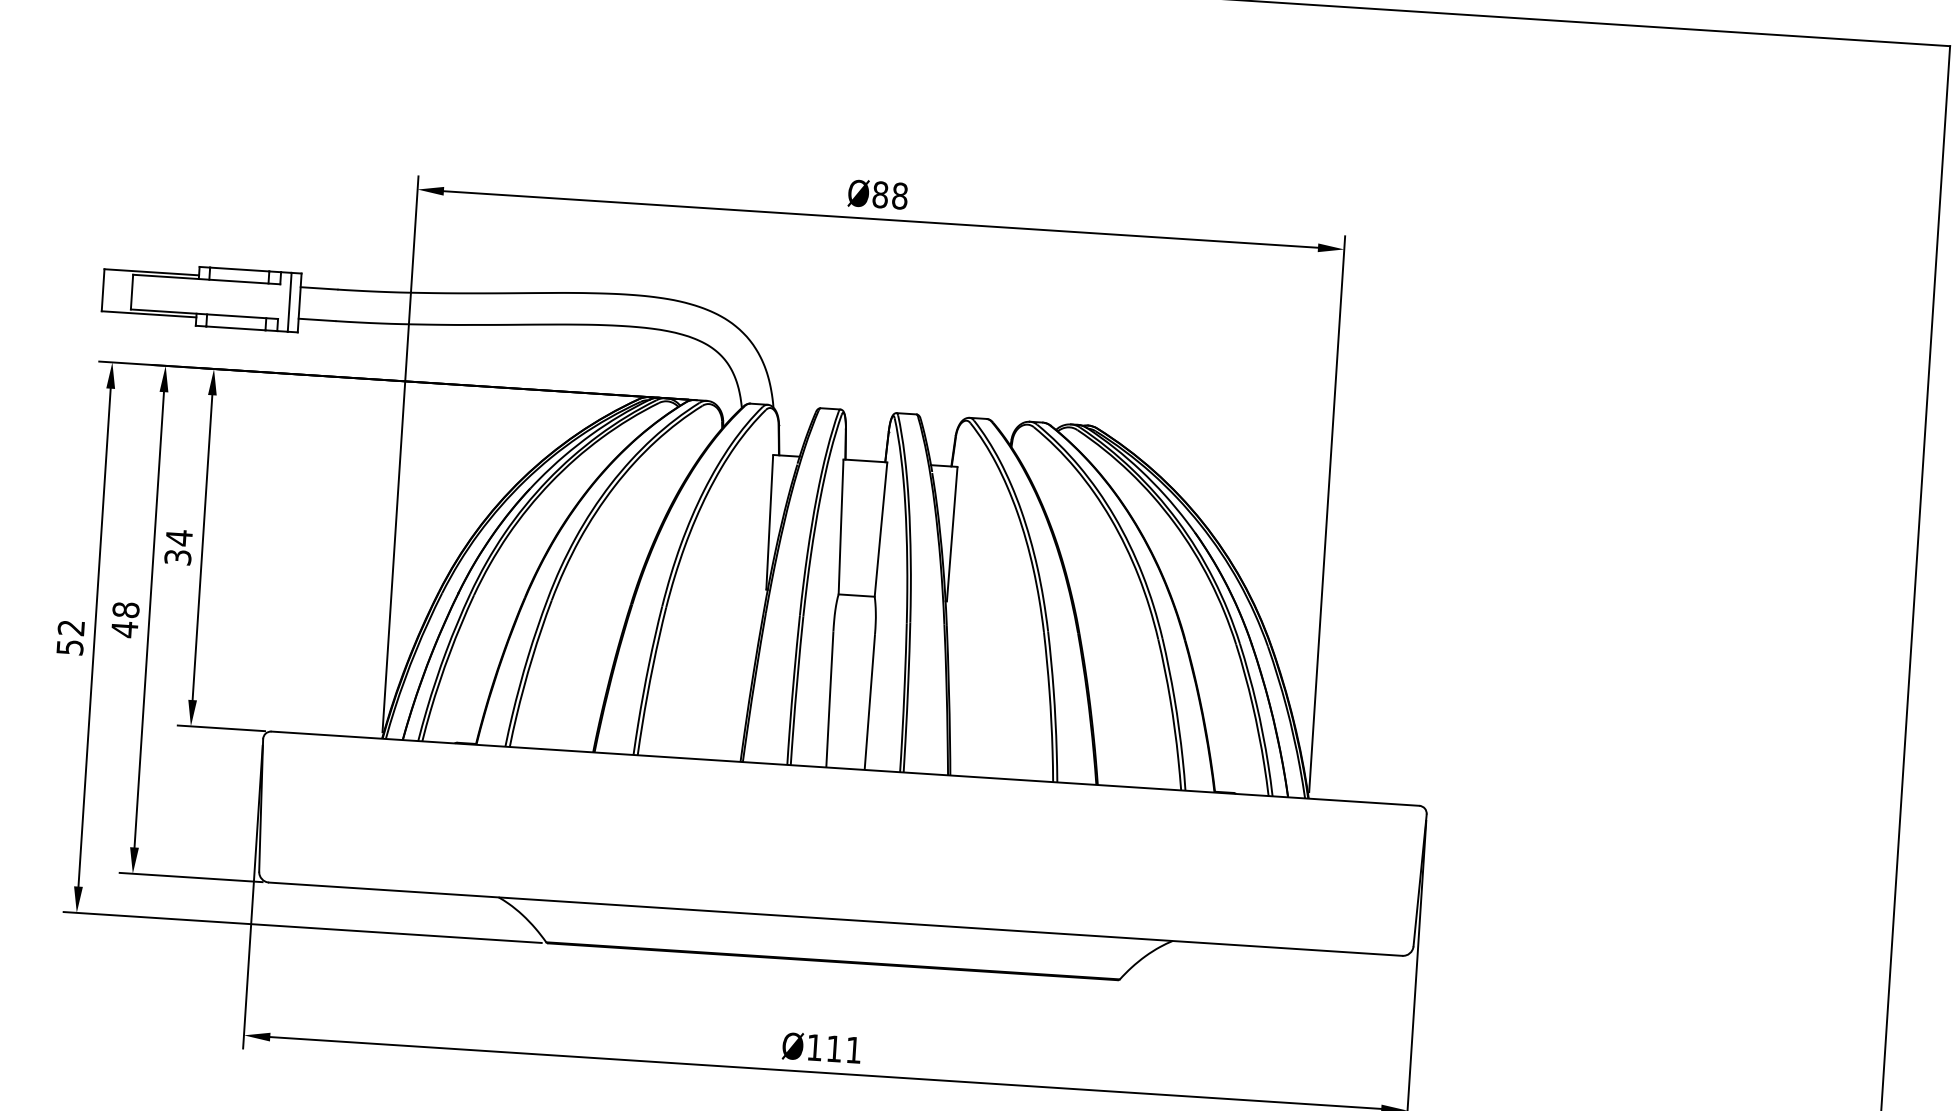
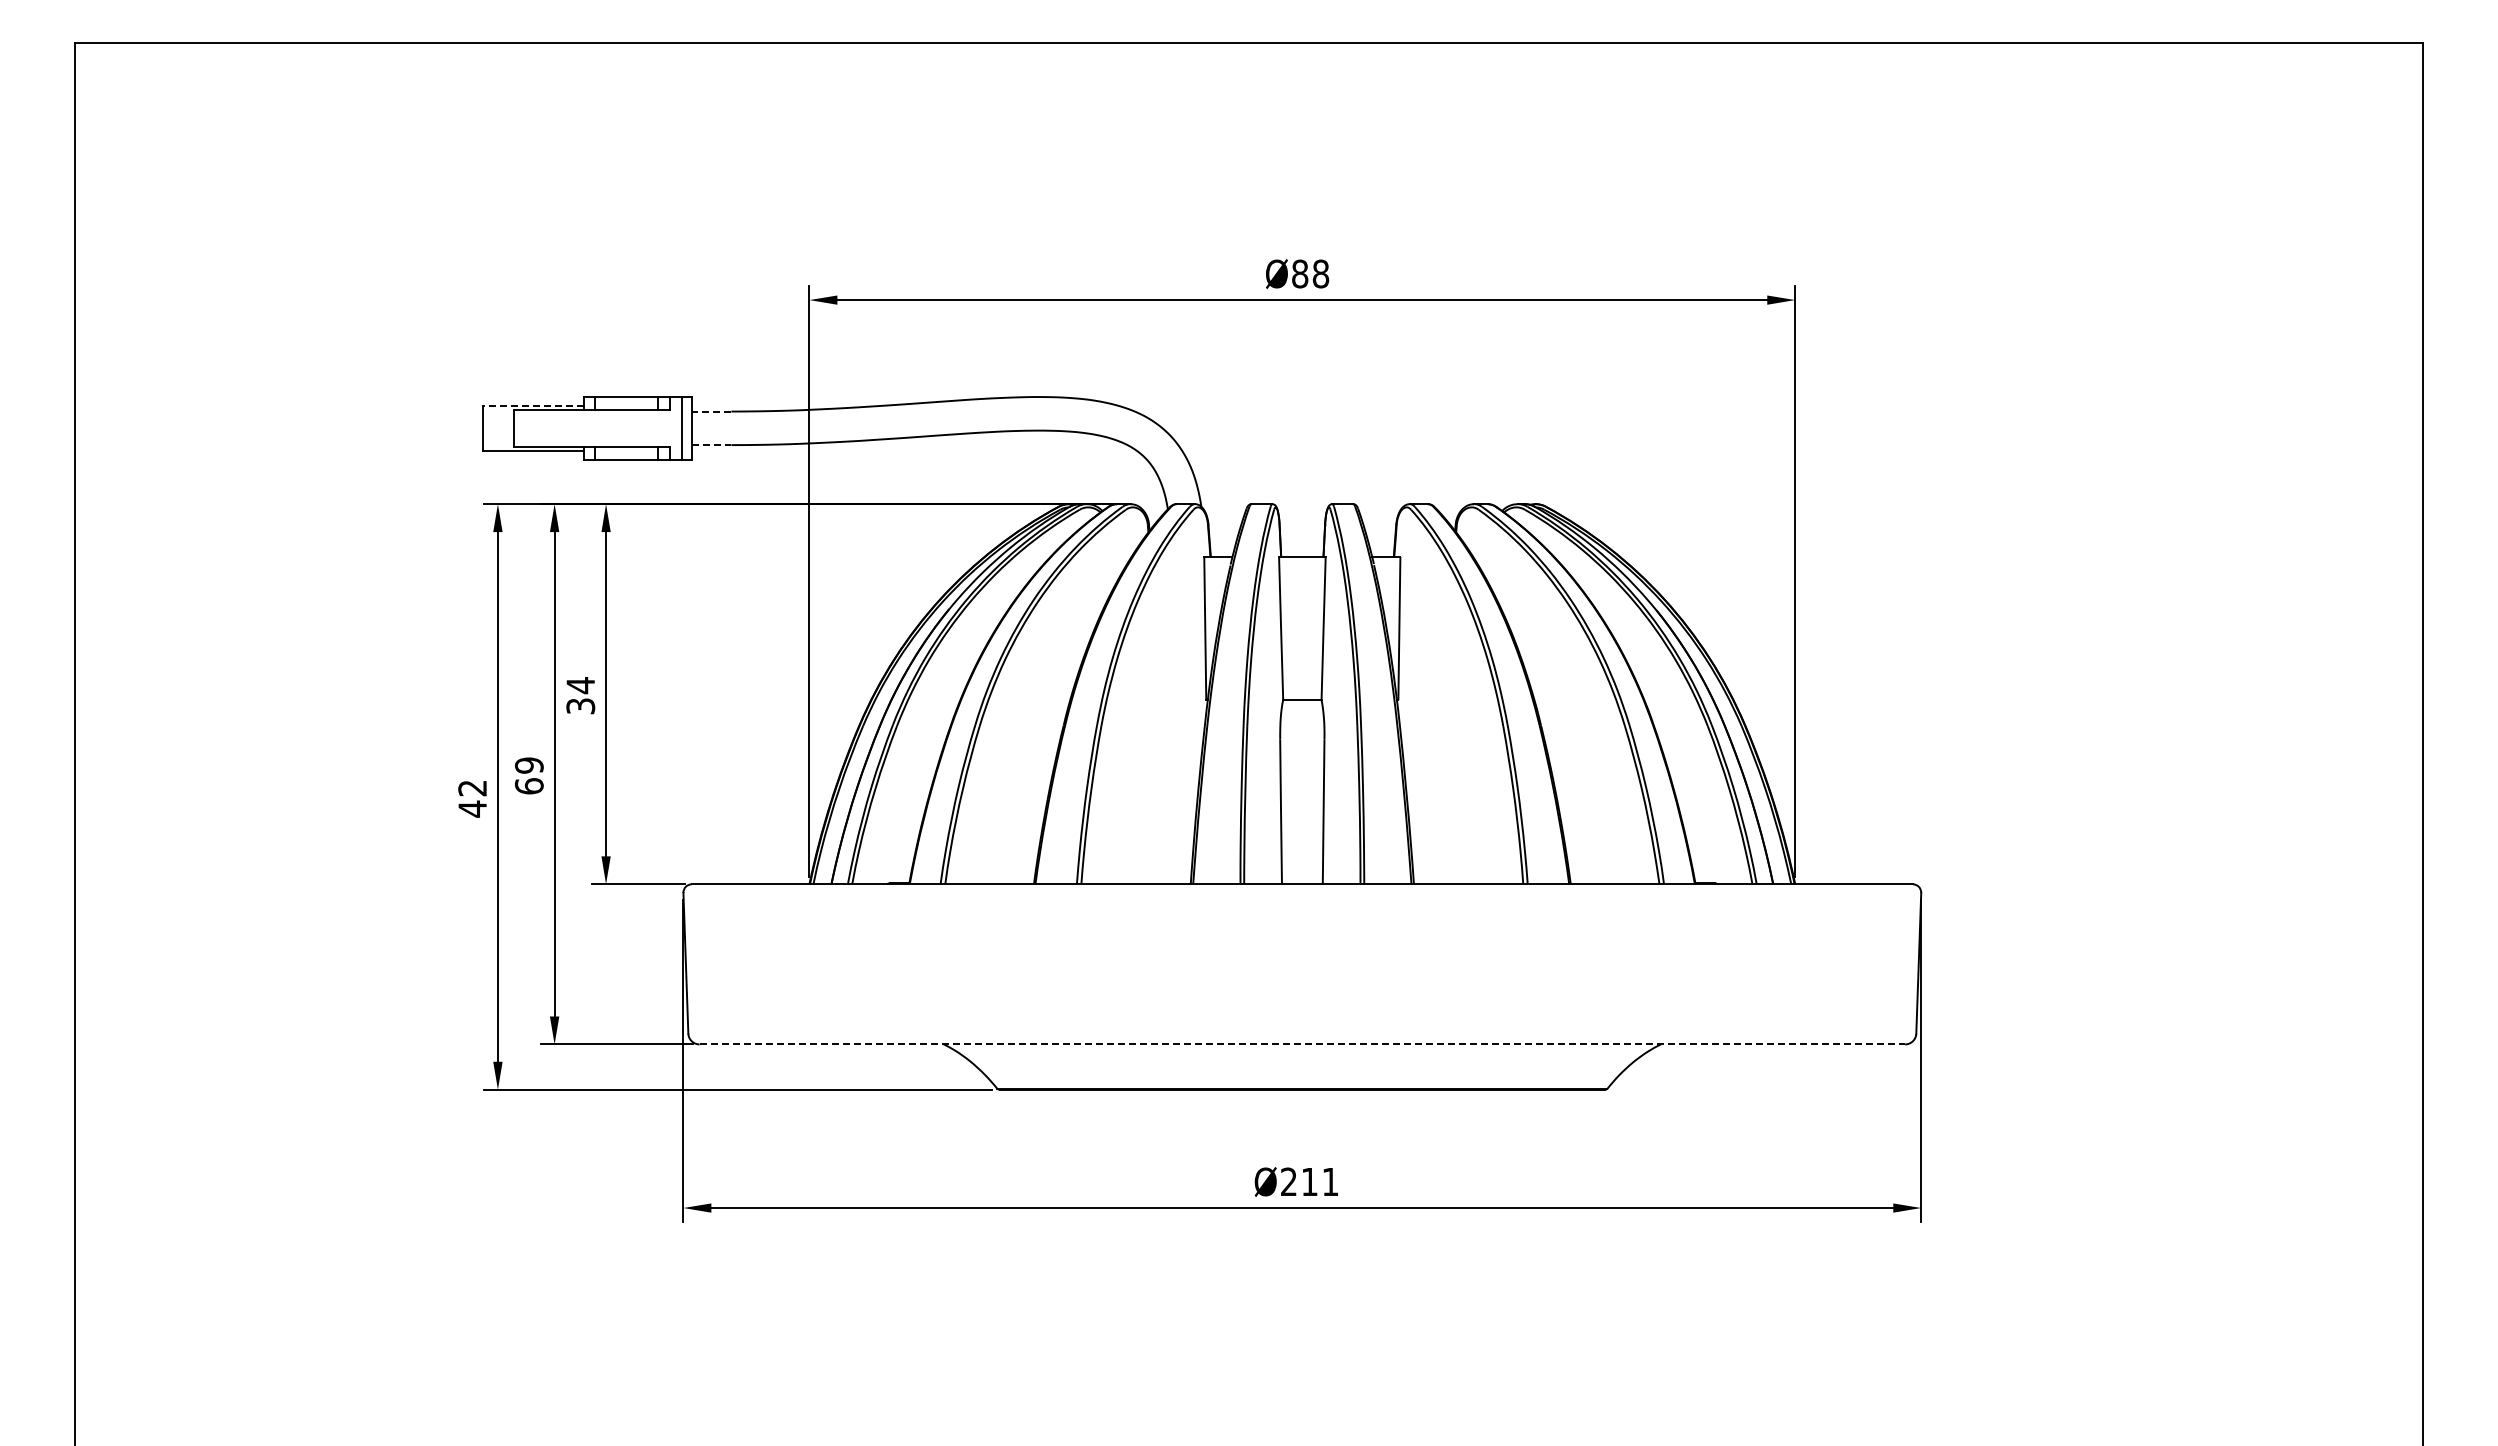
line: (150, 271) -> (532, 405), solid -> dashed
line: (318, 288) -> (711, 411), solid -> dashed
line: (316, 320) -> (711, 445), solid -> dashed
text: (124, 620) -> (528, 776), 48 -> 69
text: (69, 646) -> (472, 808), 52 -> 42
line: (835, 919) -> (1302, 1044), solid -> dashed
text: (814, 1047) -> (1288, 1181), Ø111 -> Ø211

